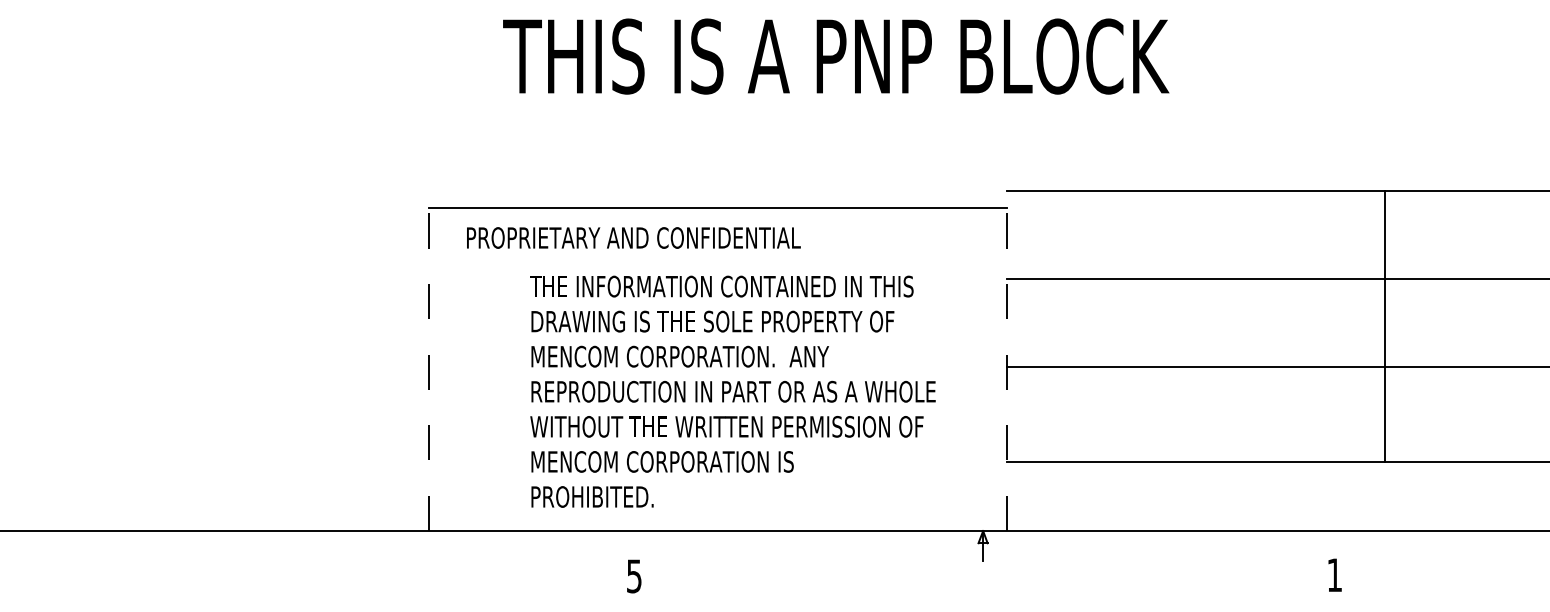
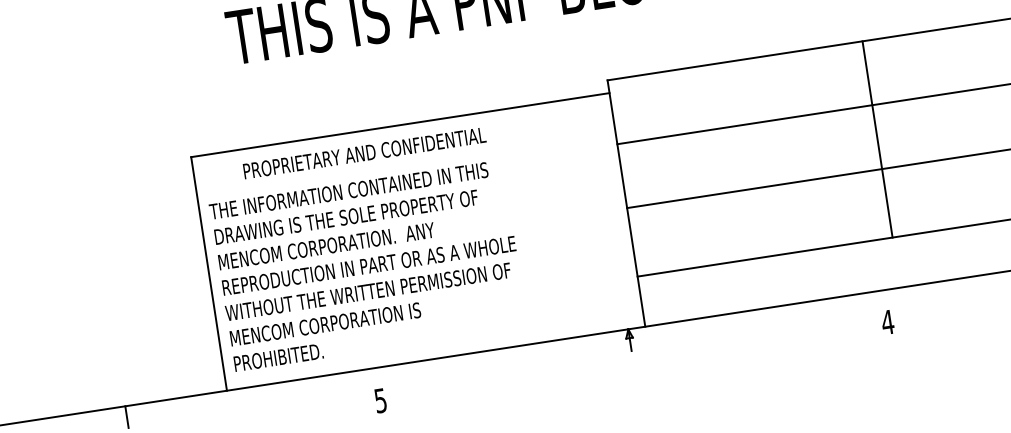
text: (633, 237) -> (364, 152), moved
line: (1384, 325) -> (877, 138), moved
line: (1006, 360) -> (626, 203), dashed -> solid
line: (428, 369) -> (208, 273), dashed -> solid
text: (732, 391) -> (368, 265), moved
line: (288, 545) -> (126, 416), added
text: (1334, 574) -> (887, 321), 1 -> 4

